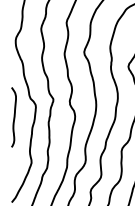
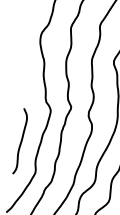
curve: (13, 117) -> (20, 141), moved

